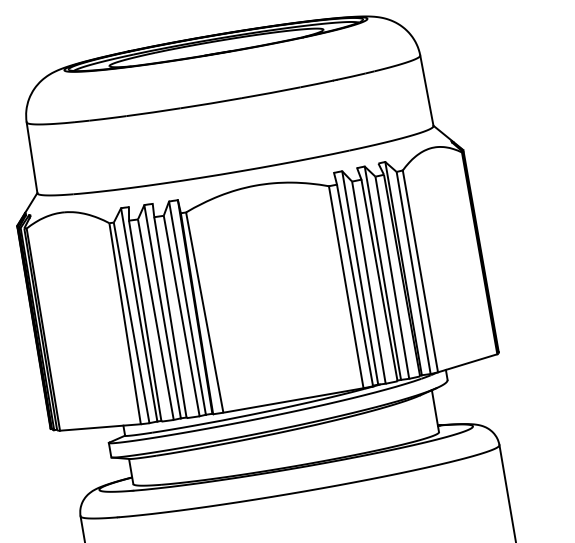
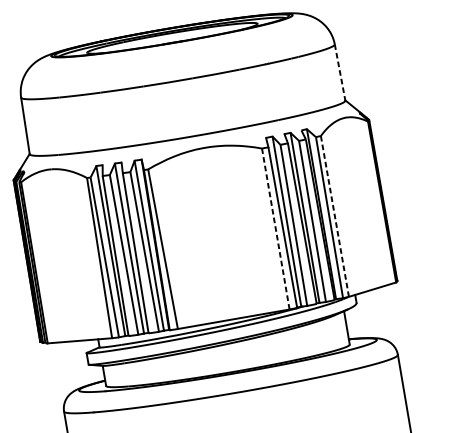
line: (426, 90) -> (339, 72), solid -> dashed
line: (420, 271) -> (334, 216), solid -> dashed
line: (346, 286) -> (276, 228), solid -> dashed

